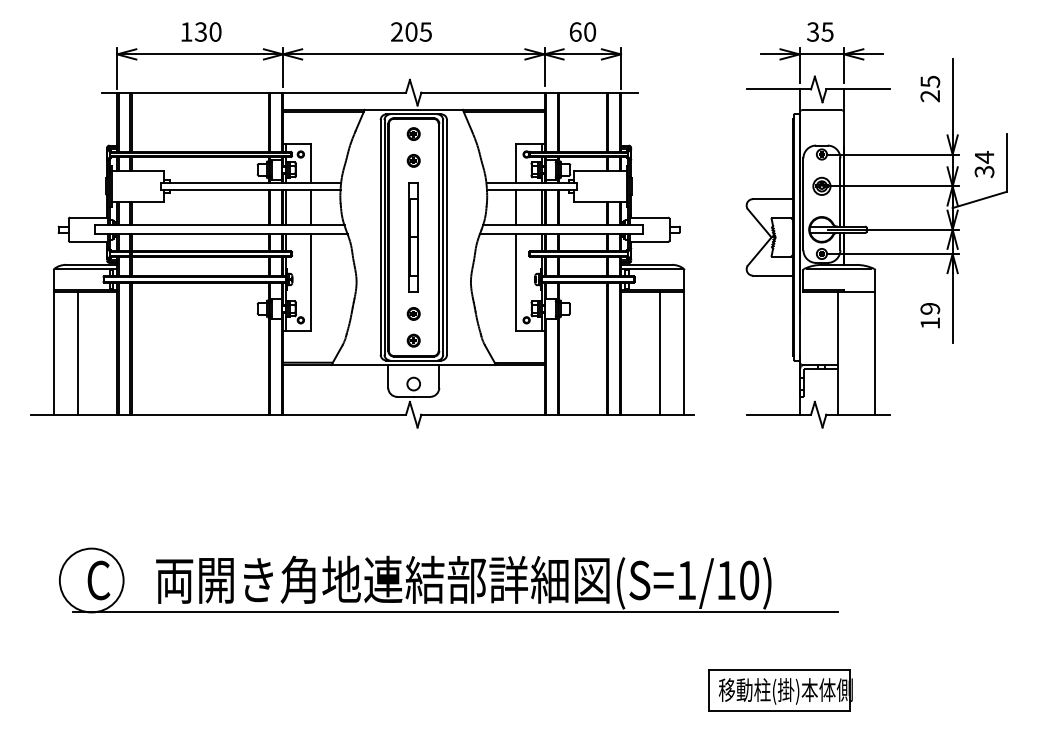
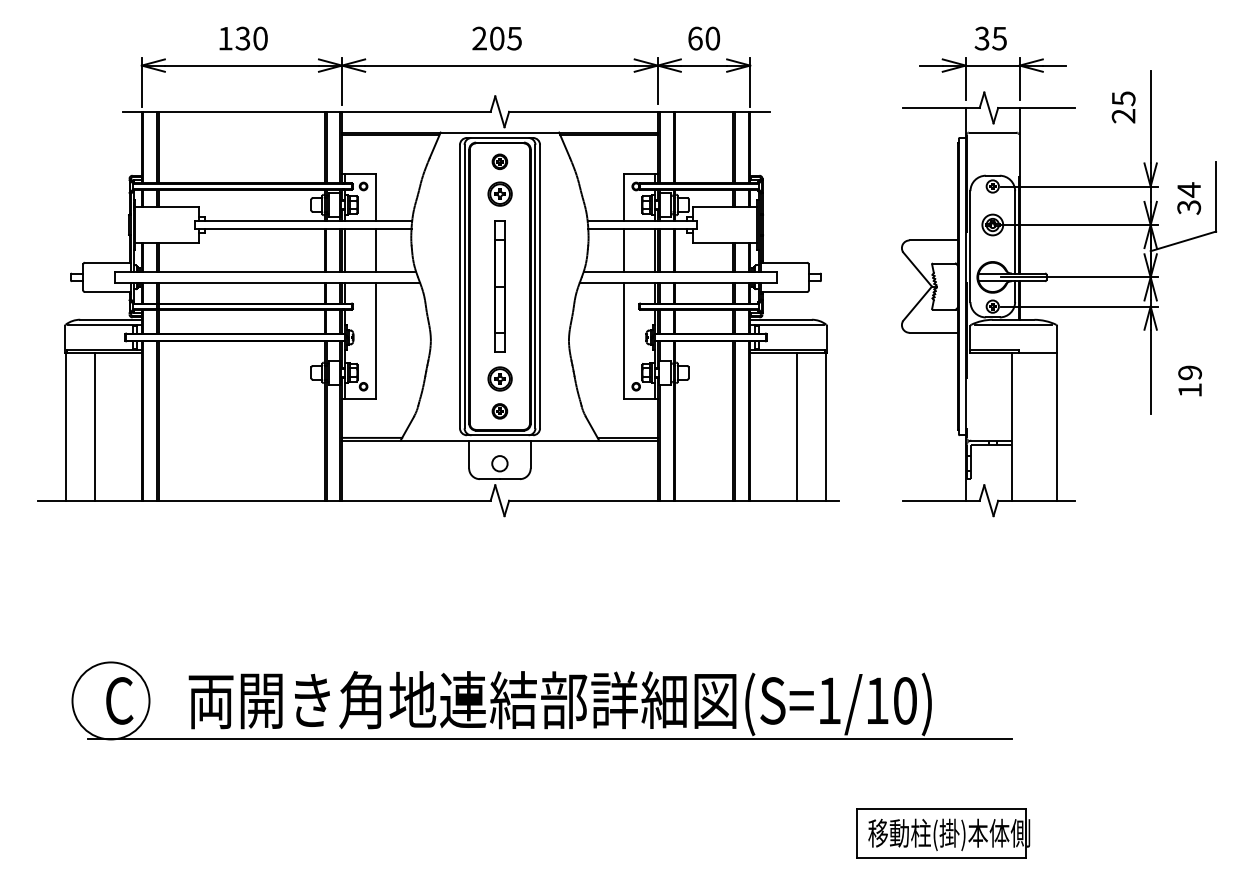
part: (413, 160) -> (499, 193), size x1.6
part: (413, 313) -> (499, 378), size x1.6
text: (930, 315) -> (1190, 380), moved

